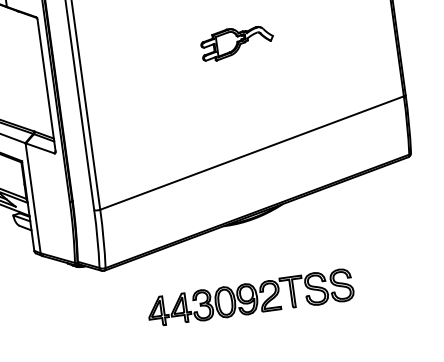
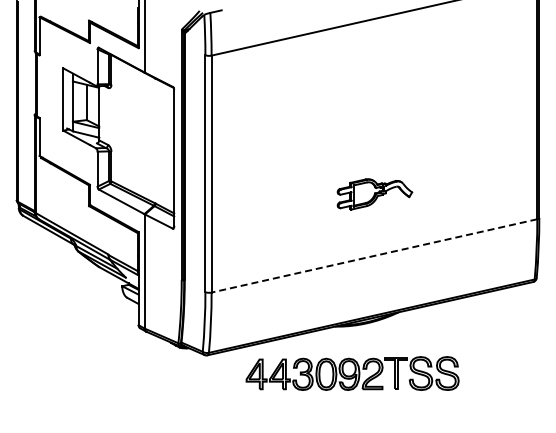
part: (237, 43) -> (374, 194), moved
line: (252, 152) -> (374, 255), solid -> dashed
part: (250, 297) -> (352, 373), moved

